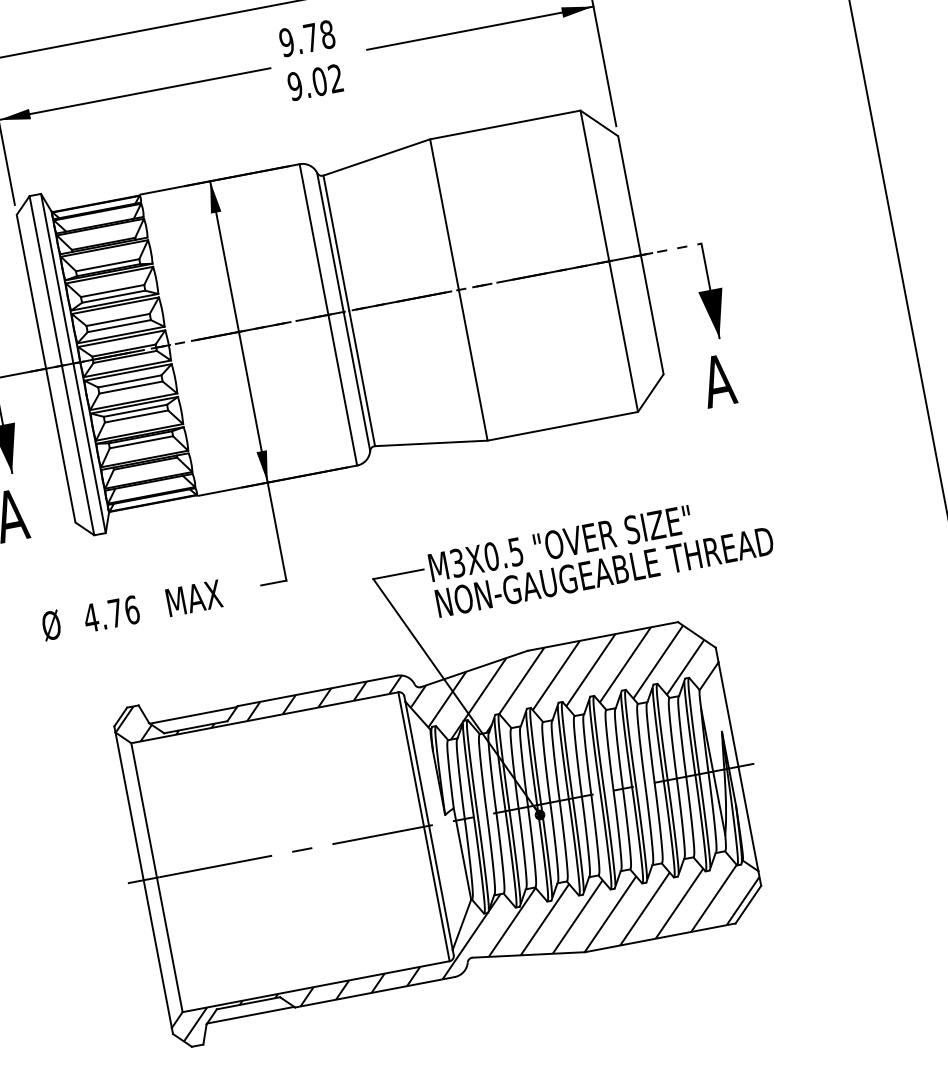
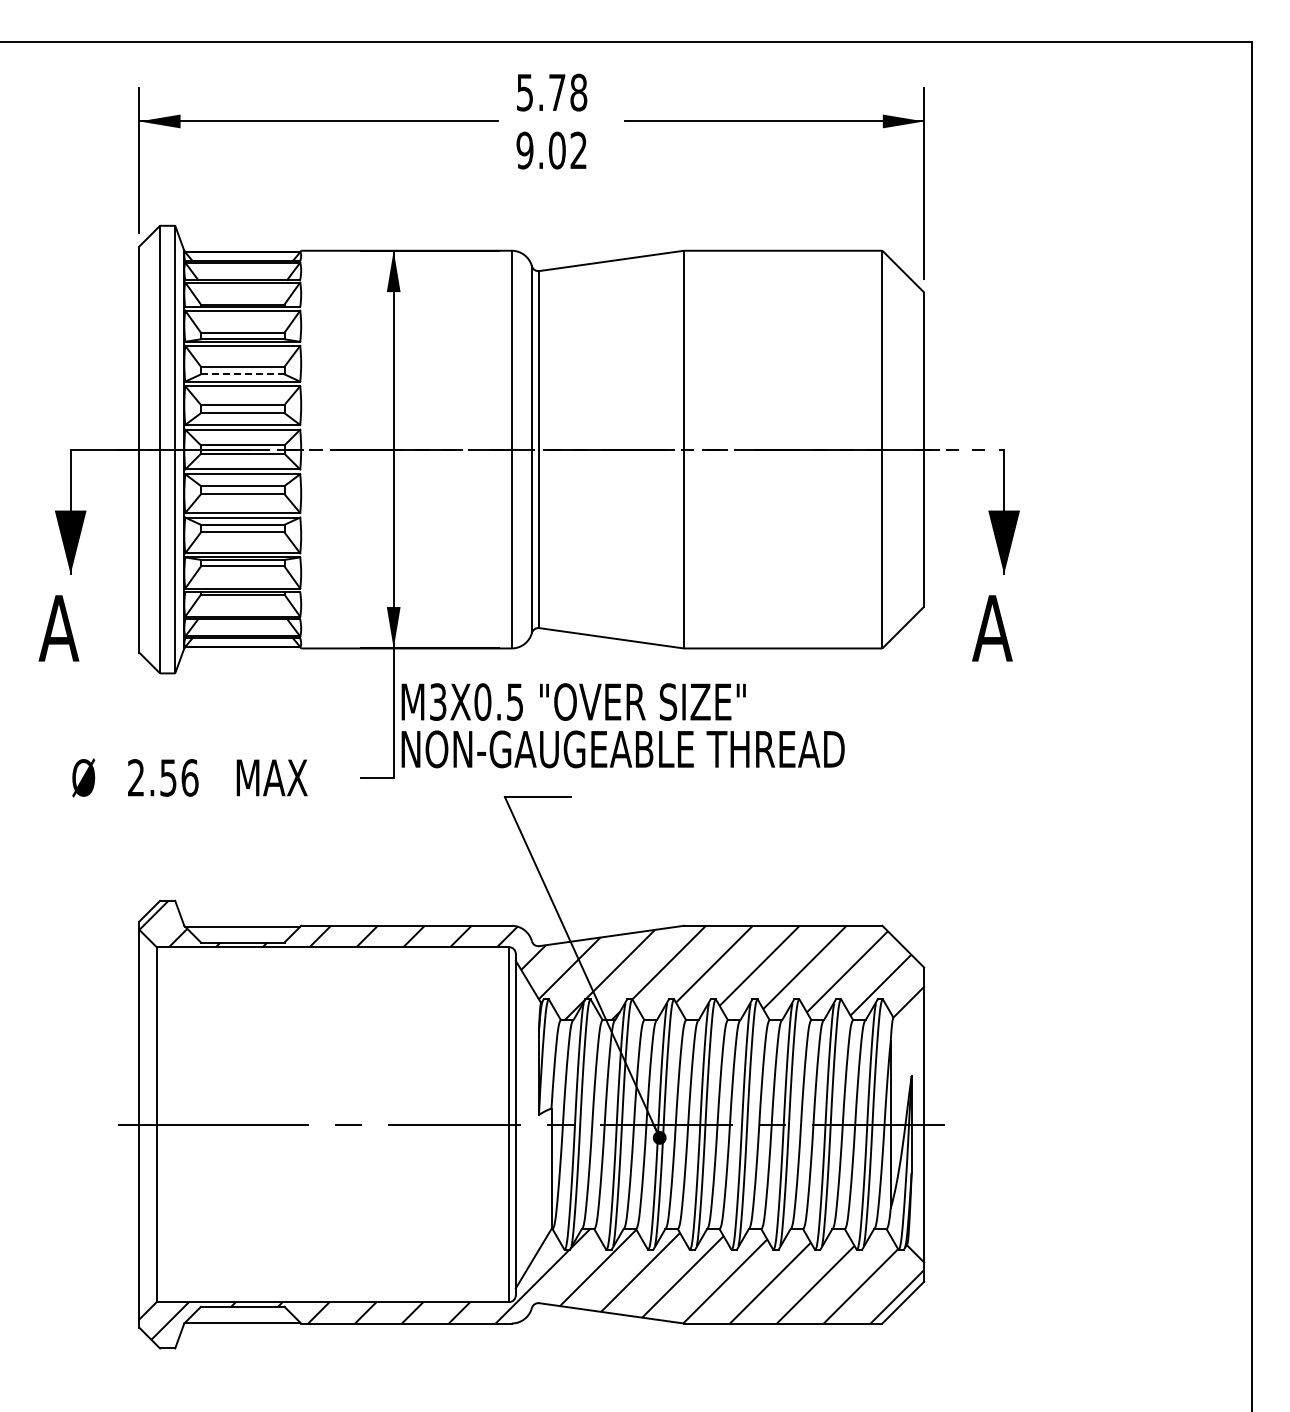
text: (286, 42) -> (524, 92), 9.78 -> 5.78
line: (113, 296) -> (242, 374), solid -> dashed
text: (600, 554) -> (622, 725), moved
text: (102, 615) -> (151, 777), 4.76 -> 2.56

